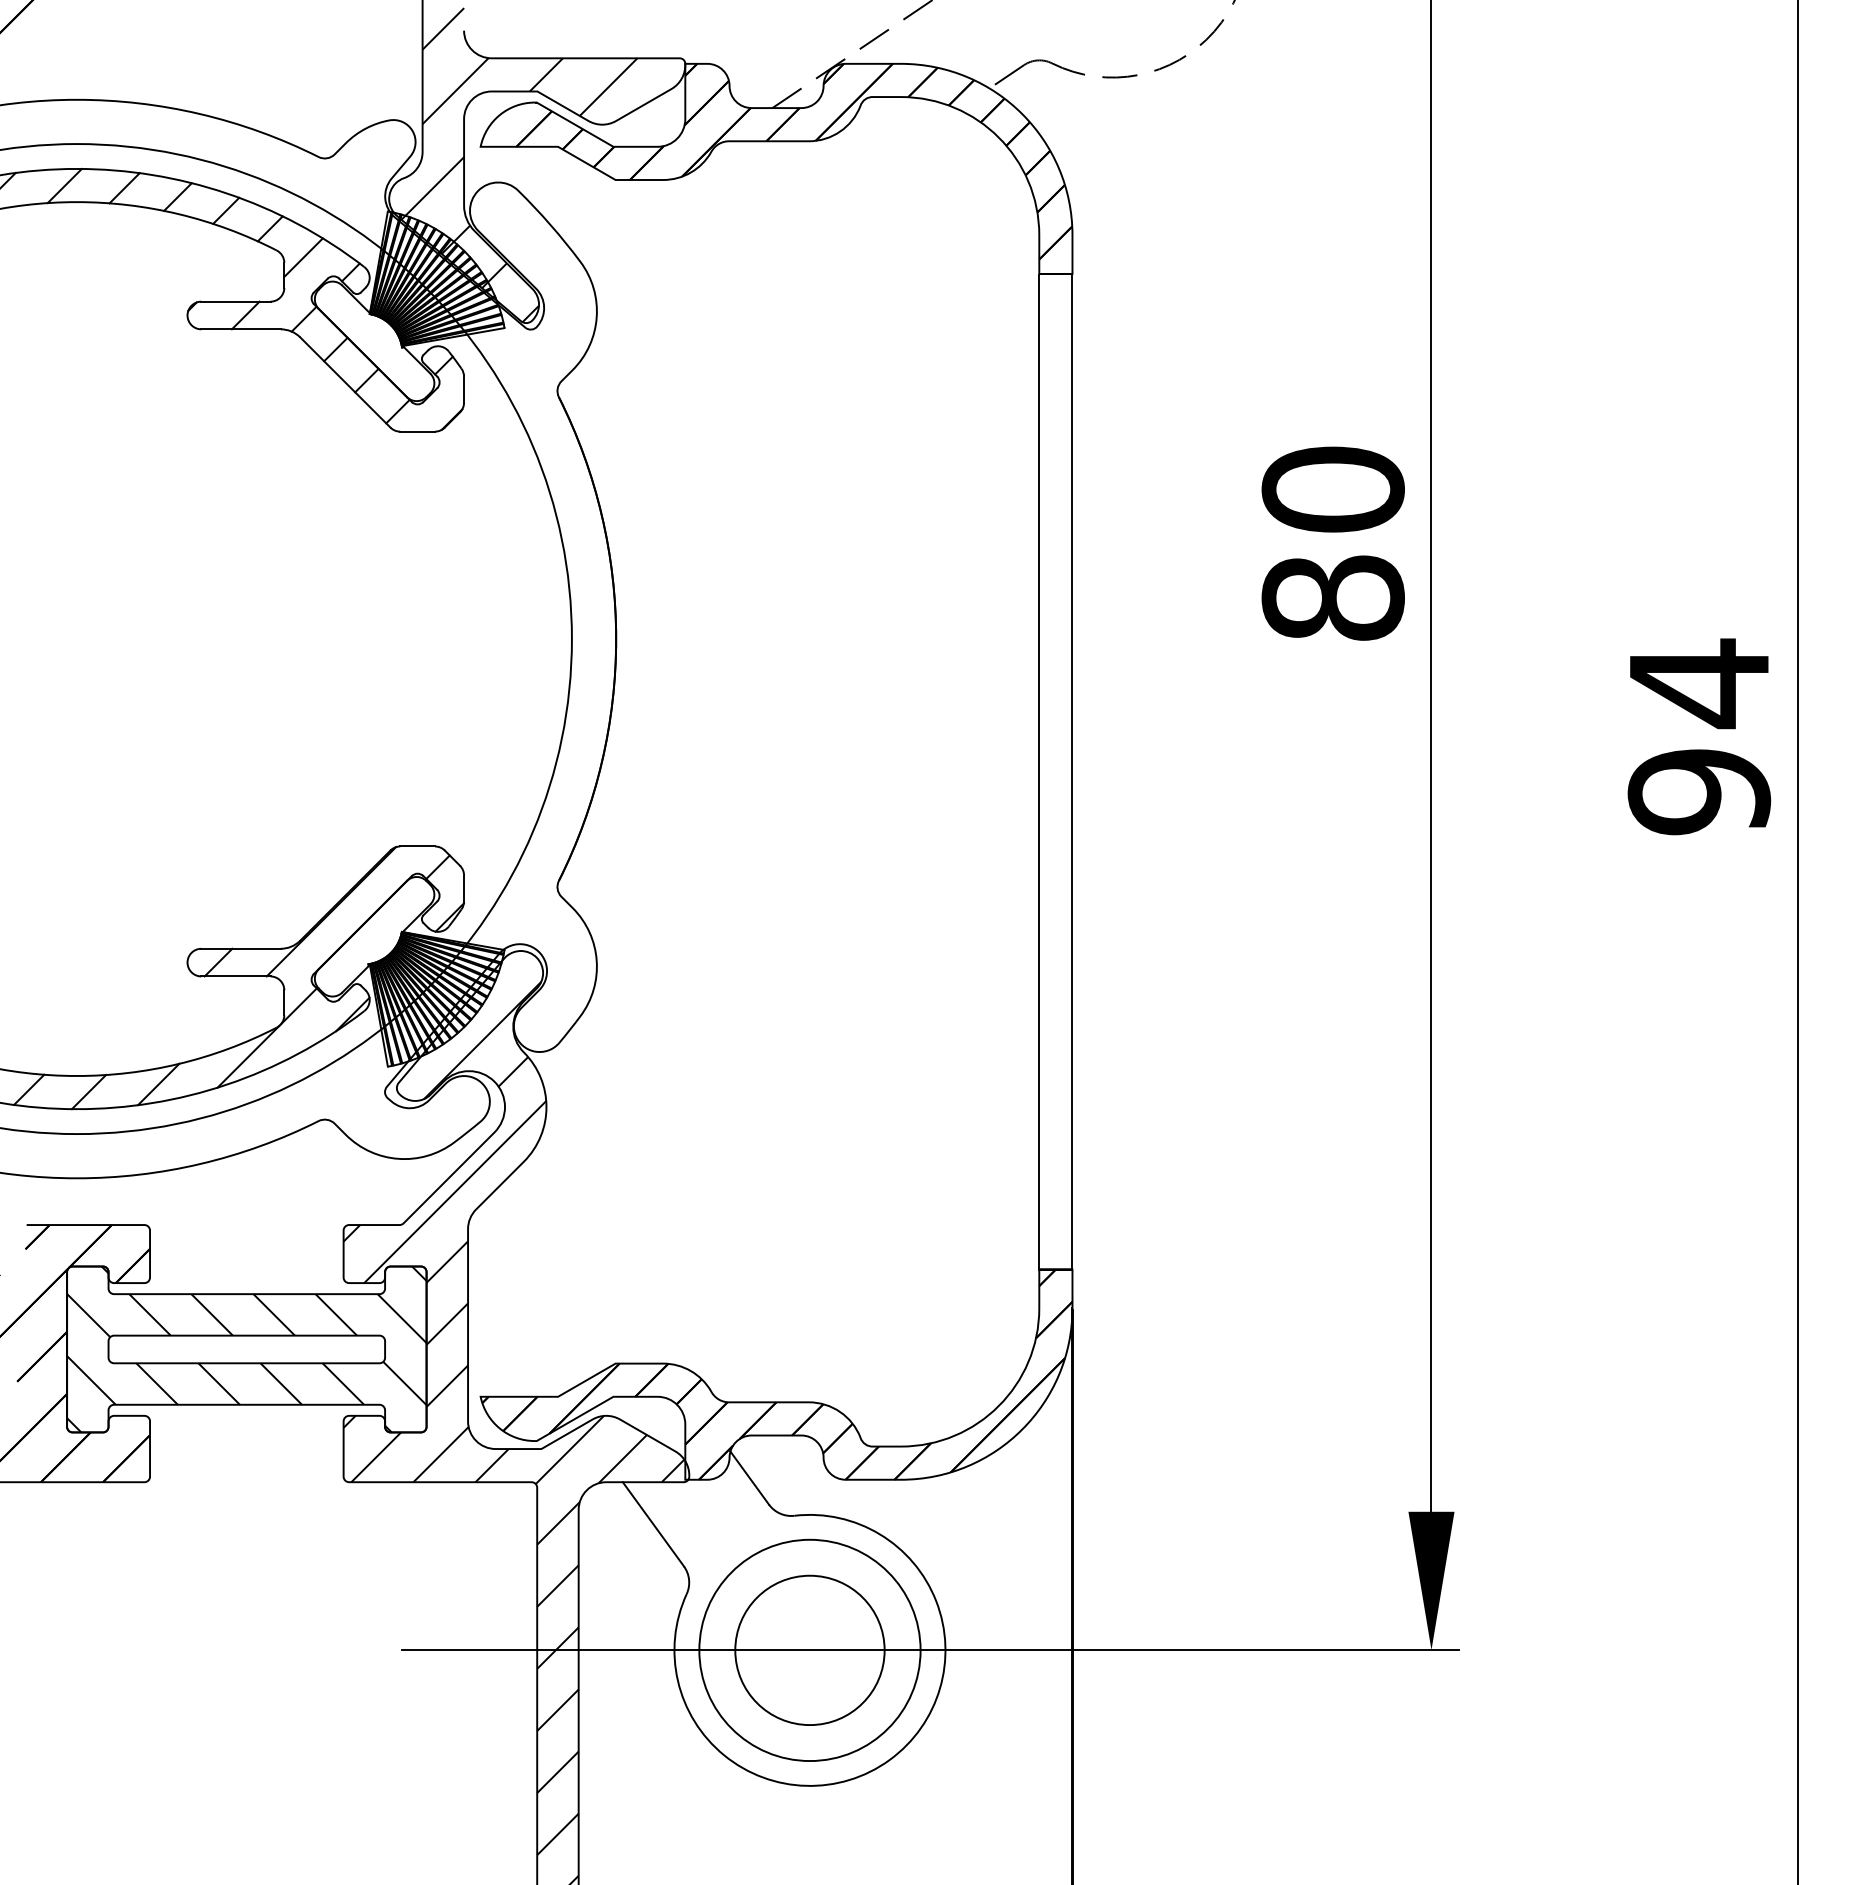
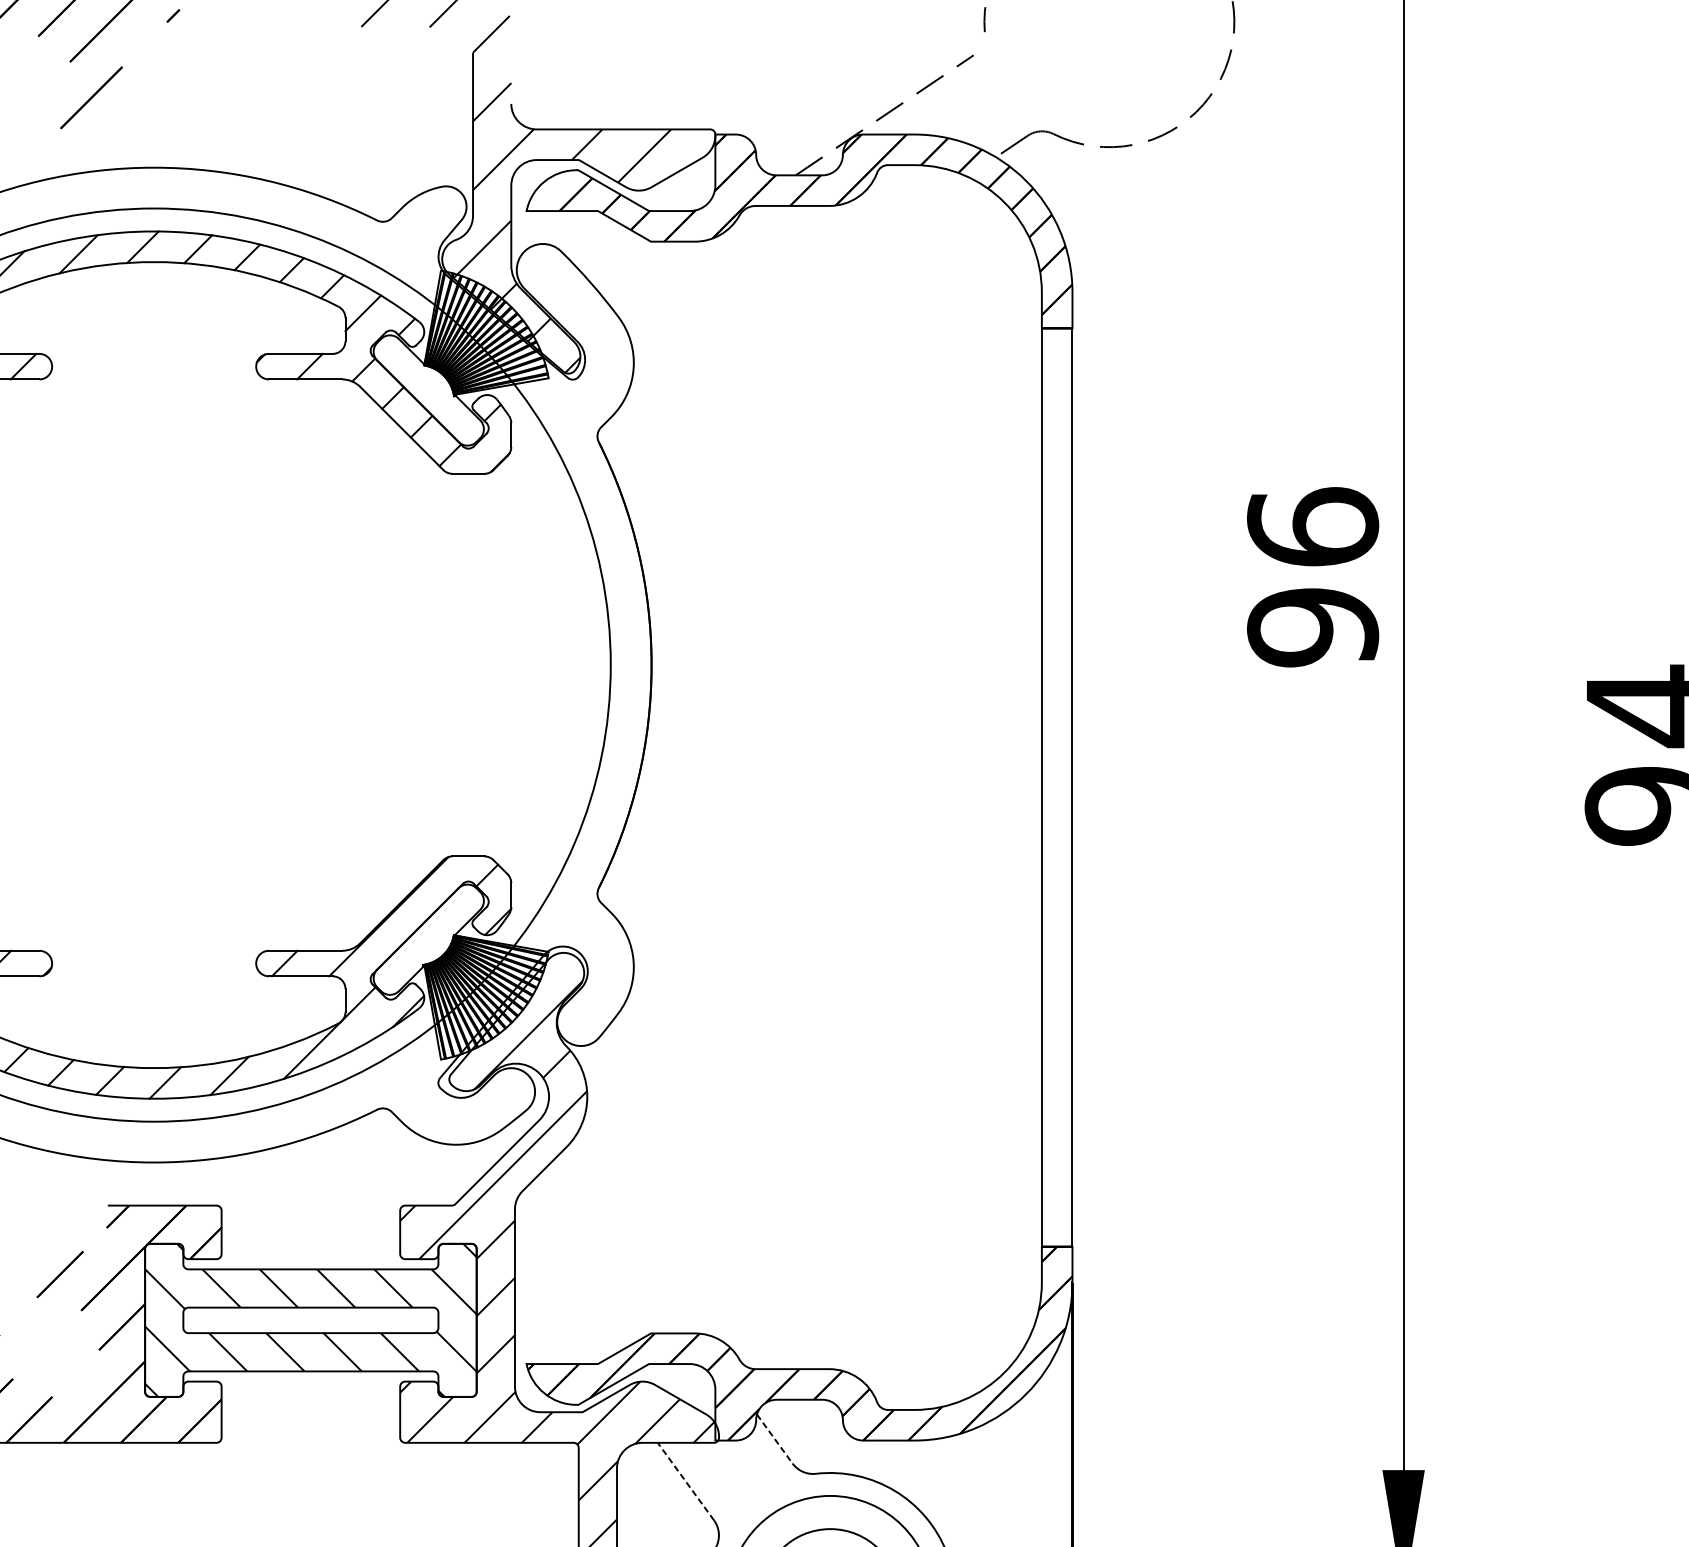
text: (1332, 543) -> (1312, 576), 80 -> 96
line: (749, 1478) -> (774, 1439), solid -> dashed
line: (653, 1524) -> (686, 1481), solid -> dashed

